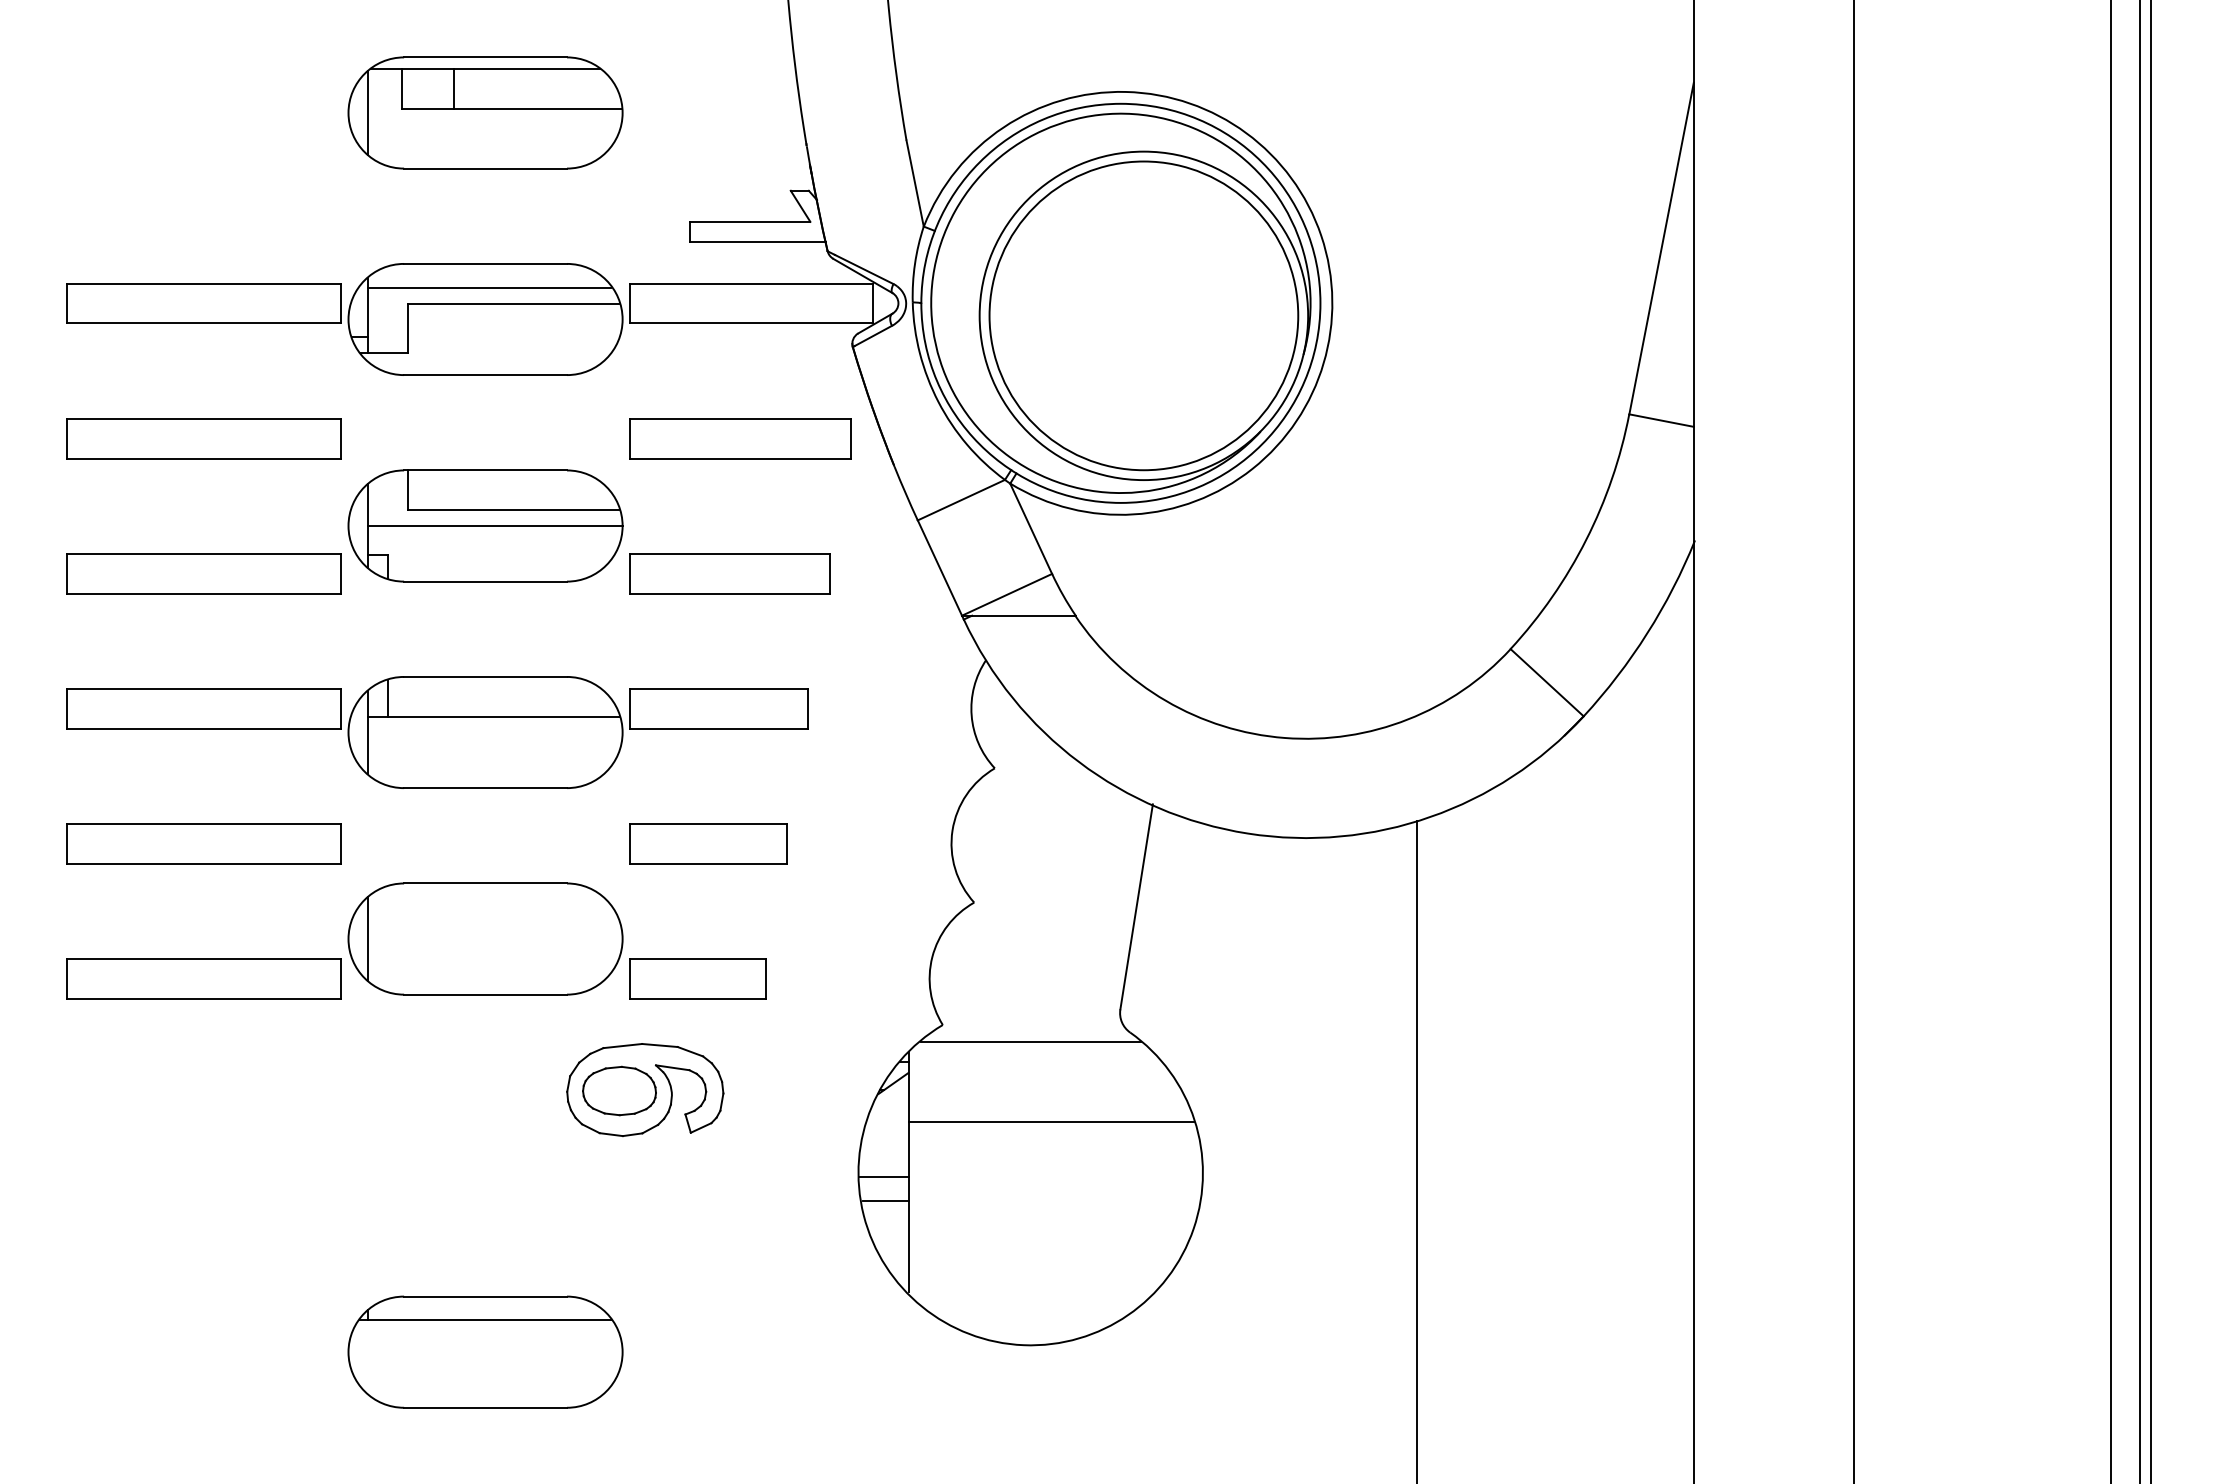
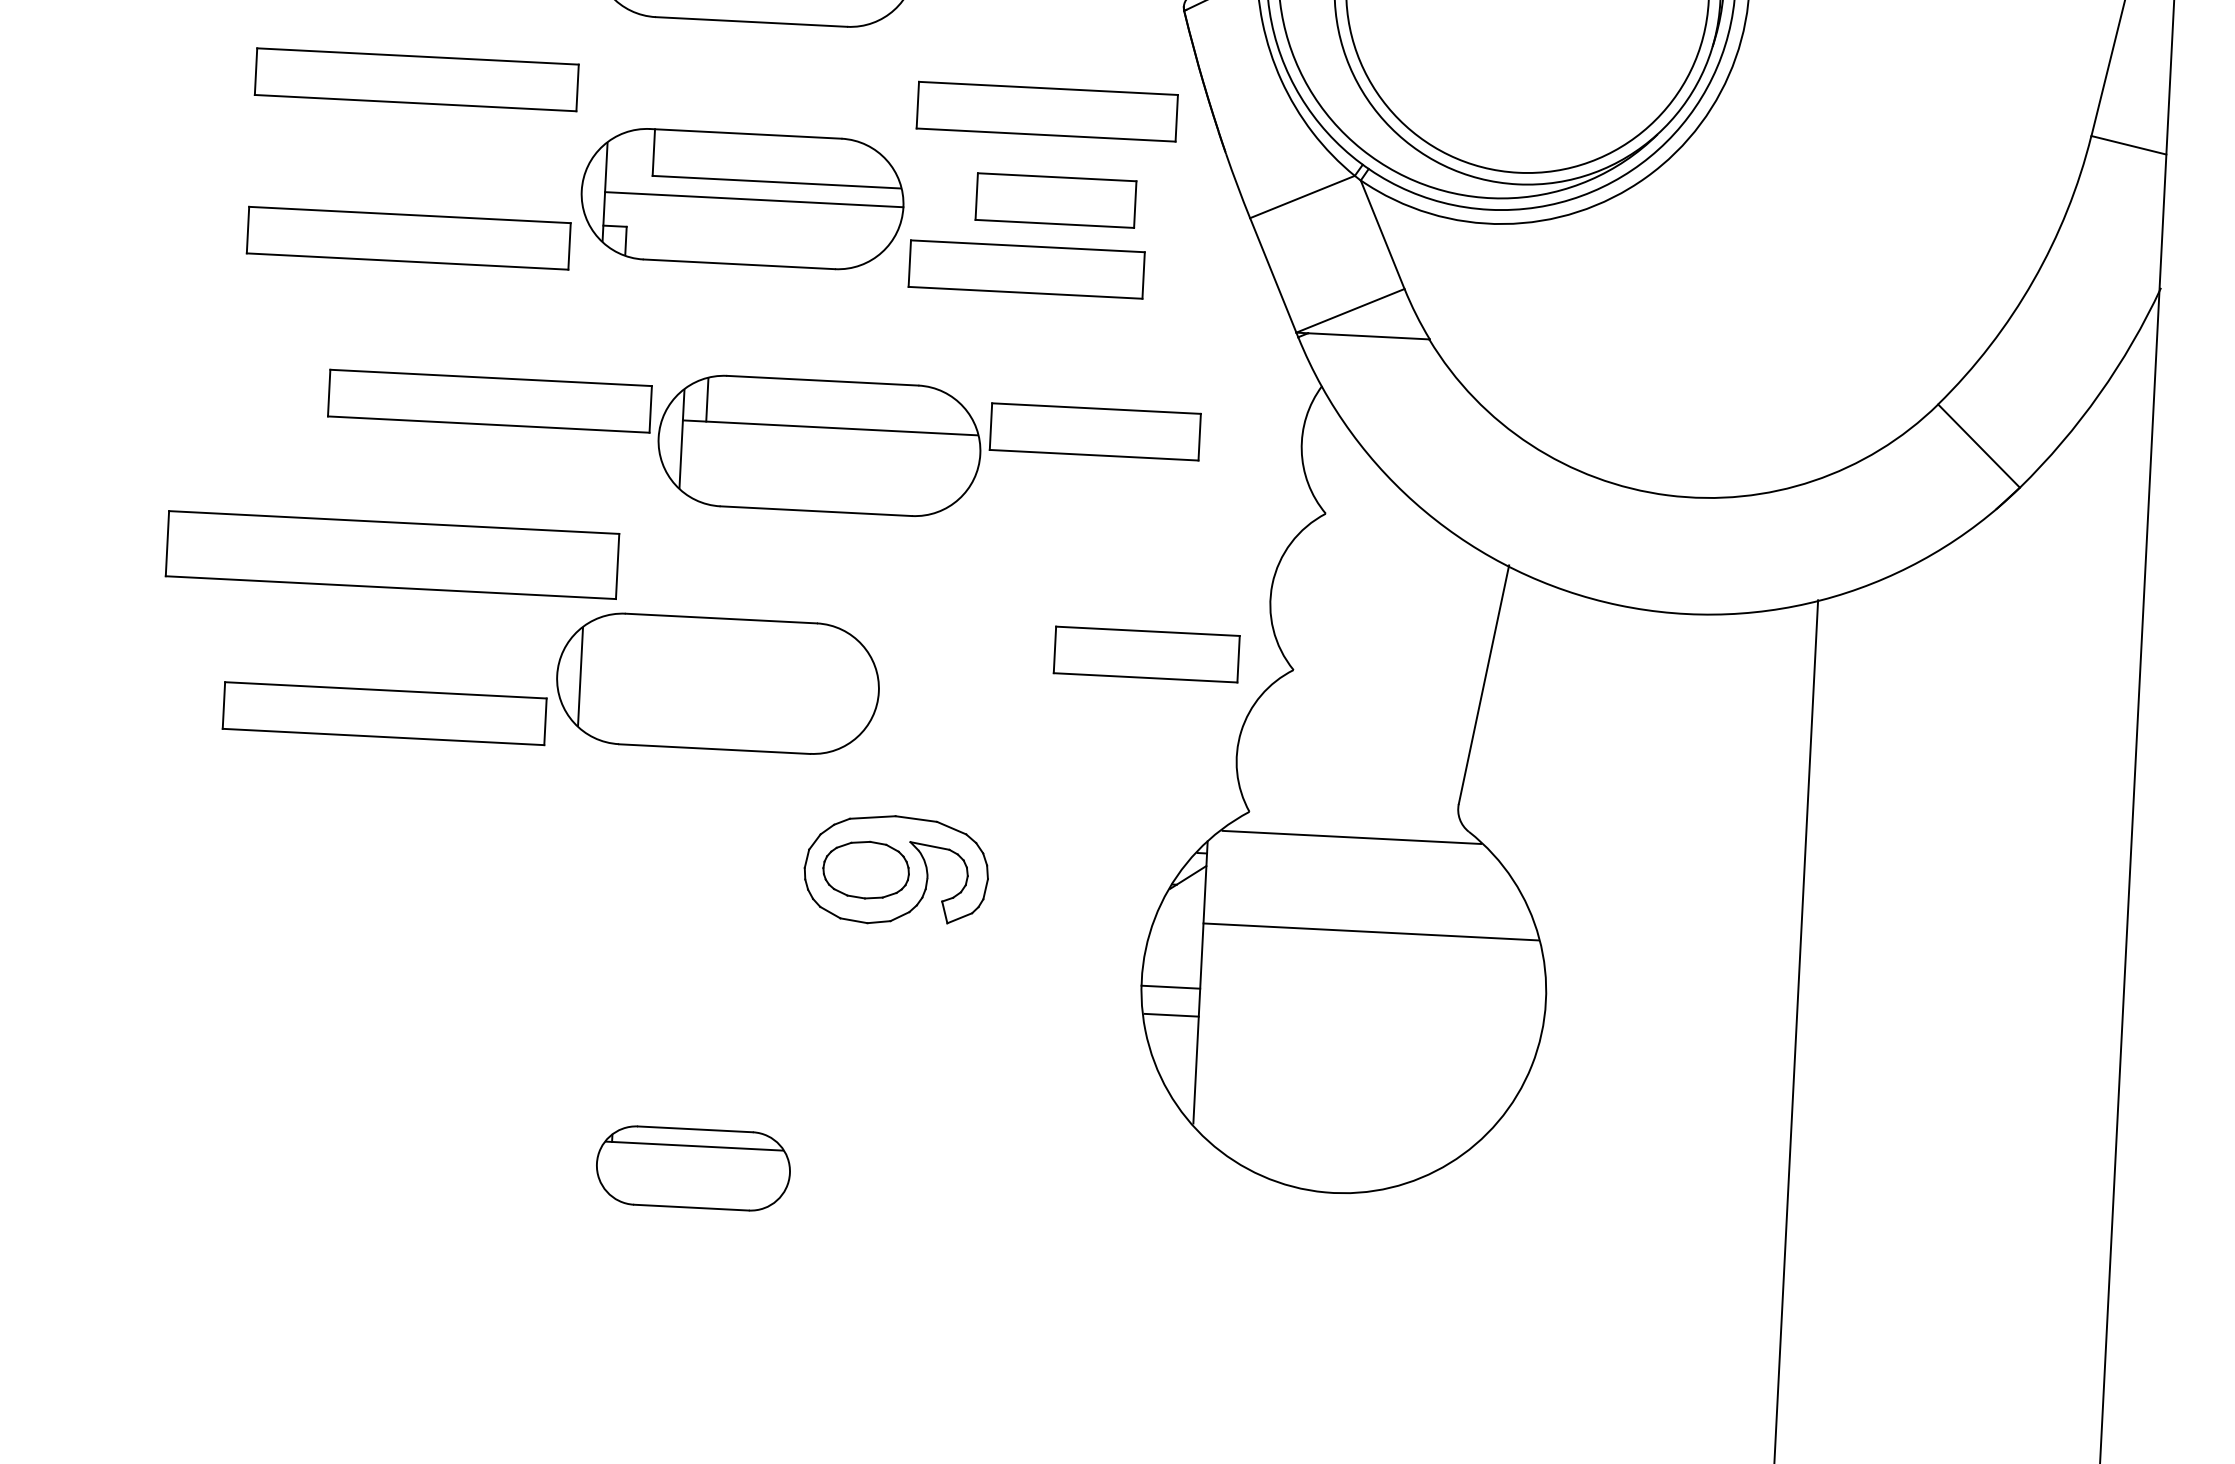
part: (437, 732) -> (763, 443), moved
part: (203, 843) -> (392, 554), size x1.4
part: (708, 843) -> (1146, 654), moved
part: (697, 978) -> (1055, 200), moved
part: (485, 1351) -> (693, 1167), size x0.6

